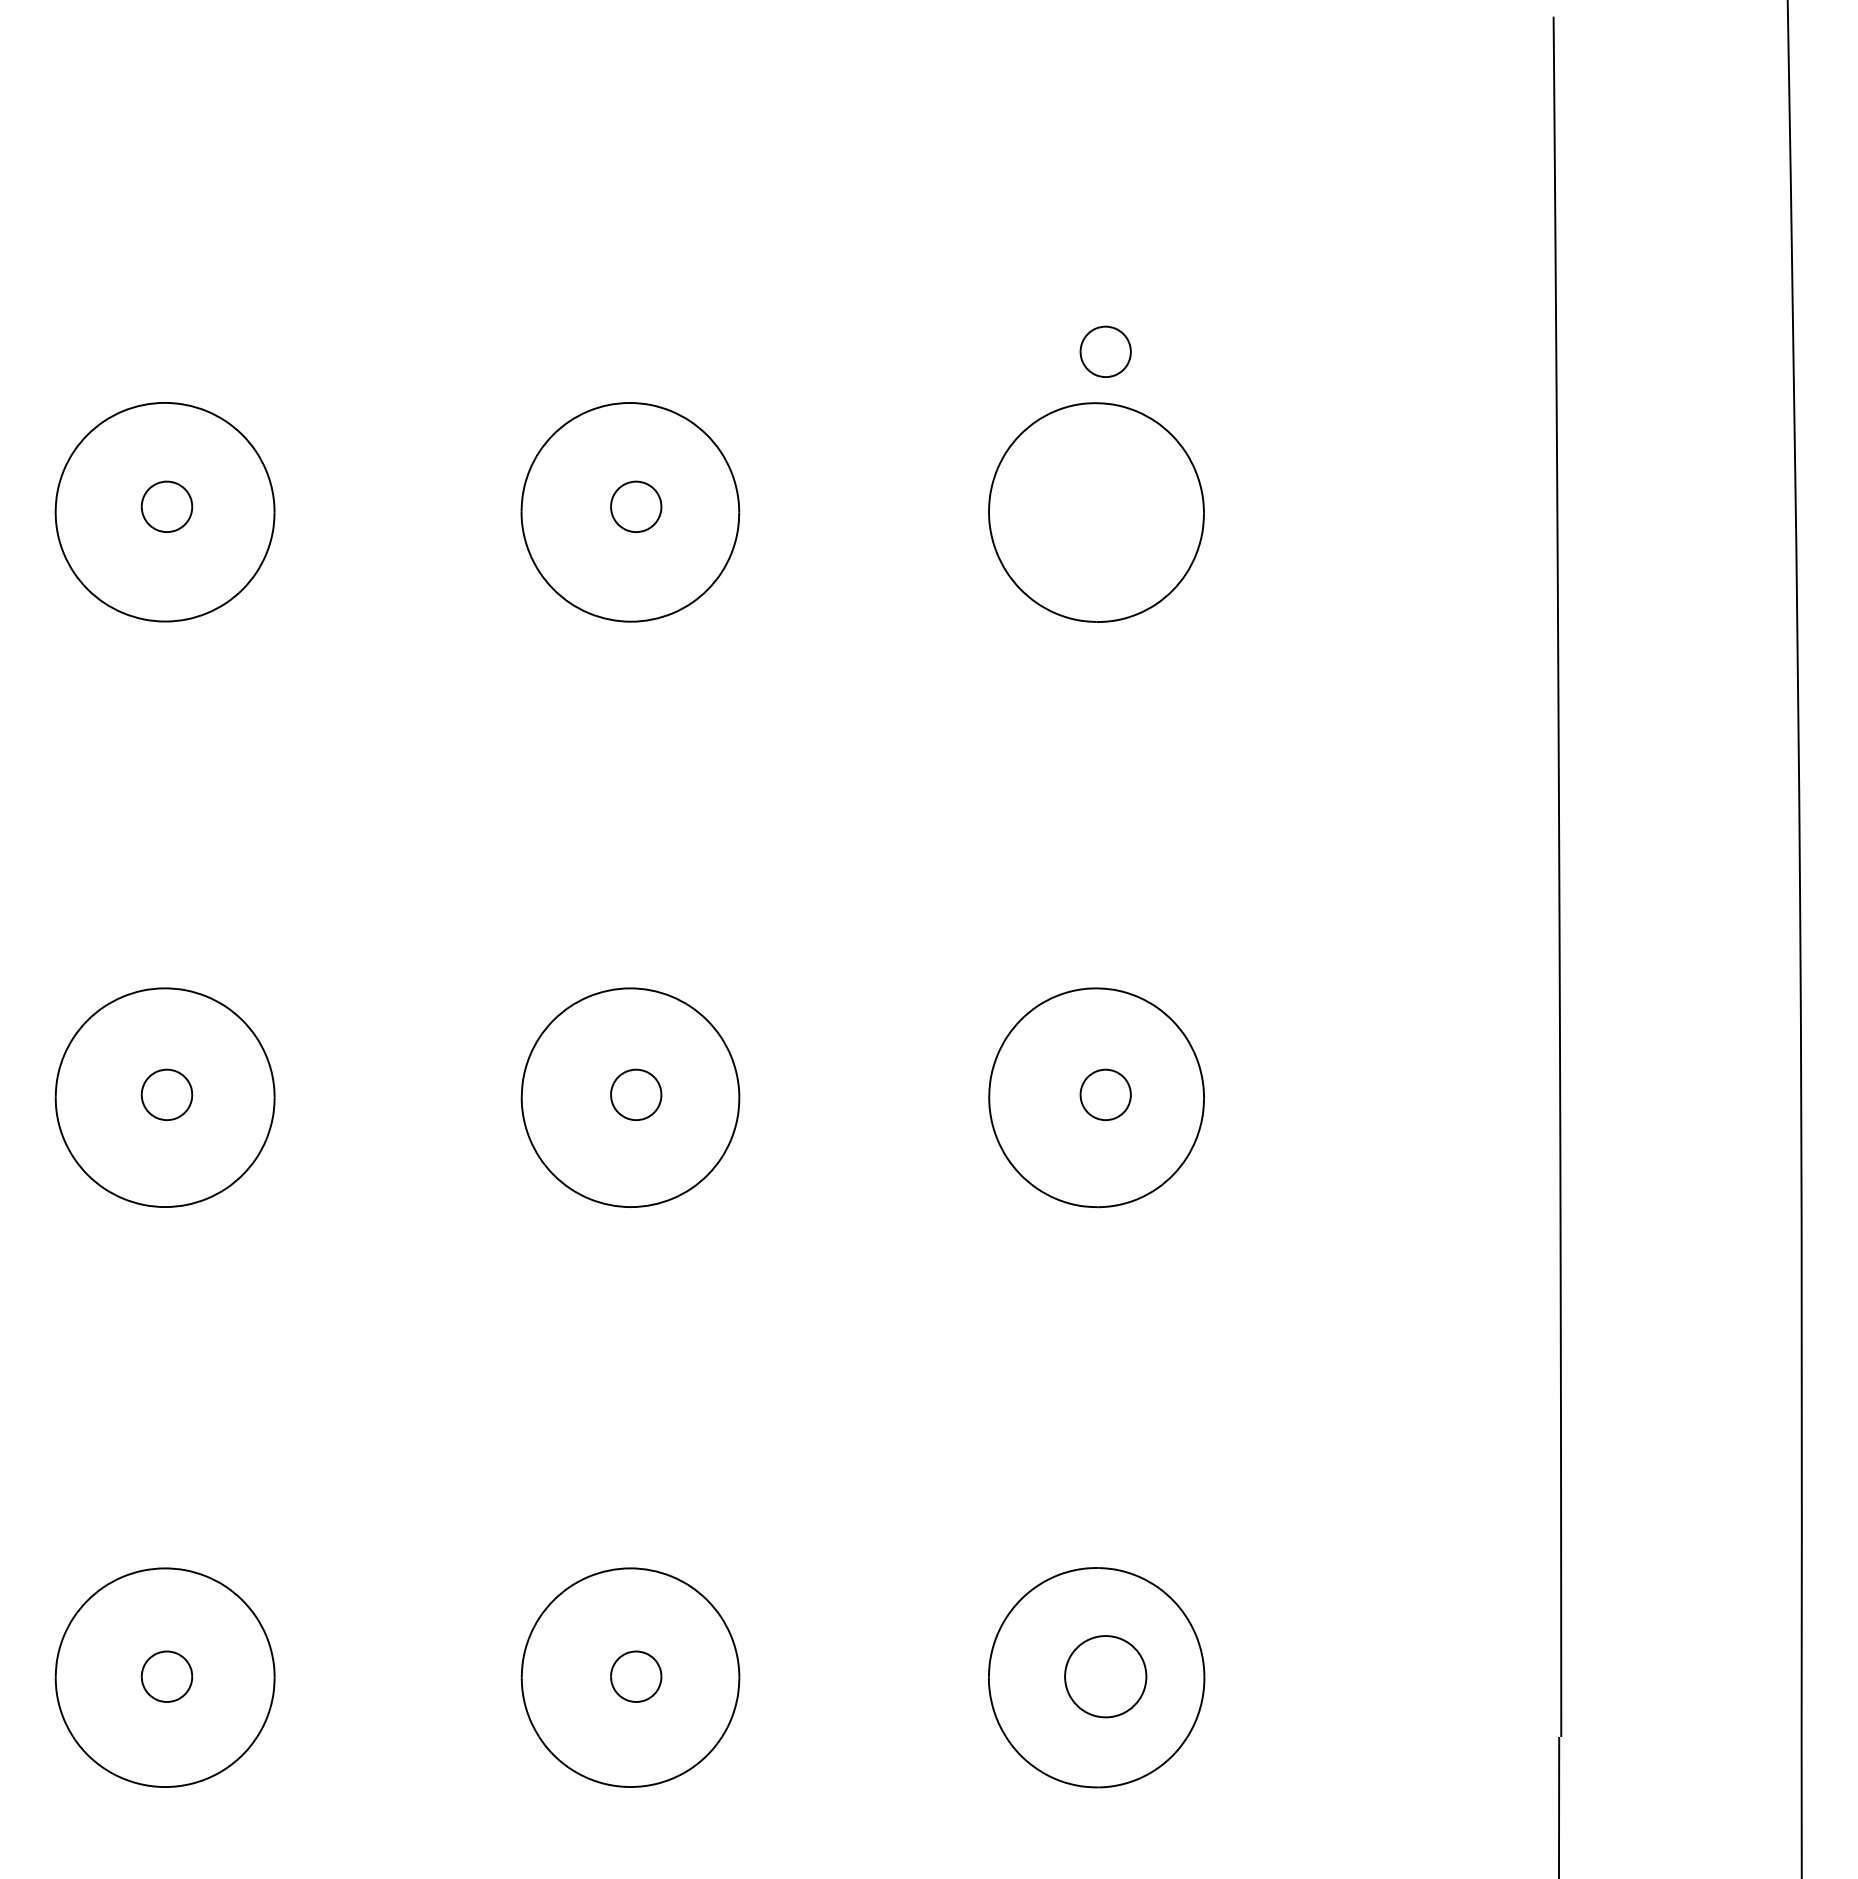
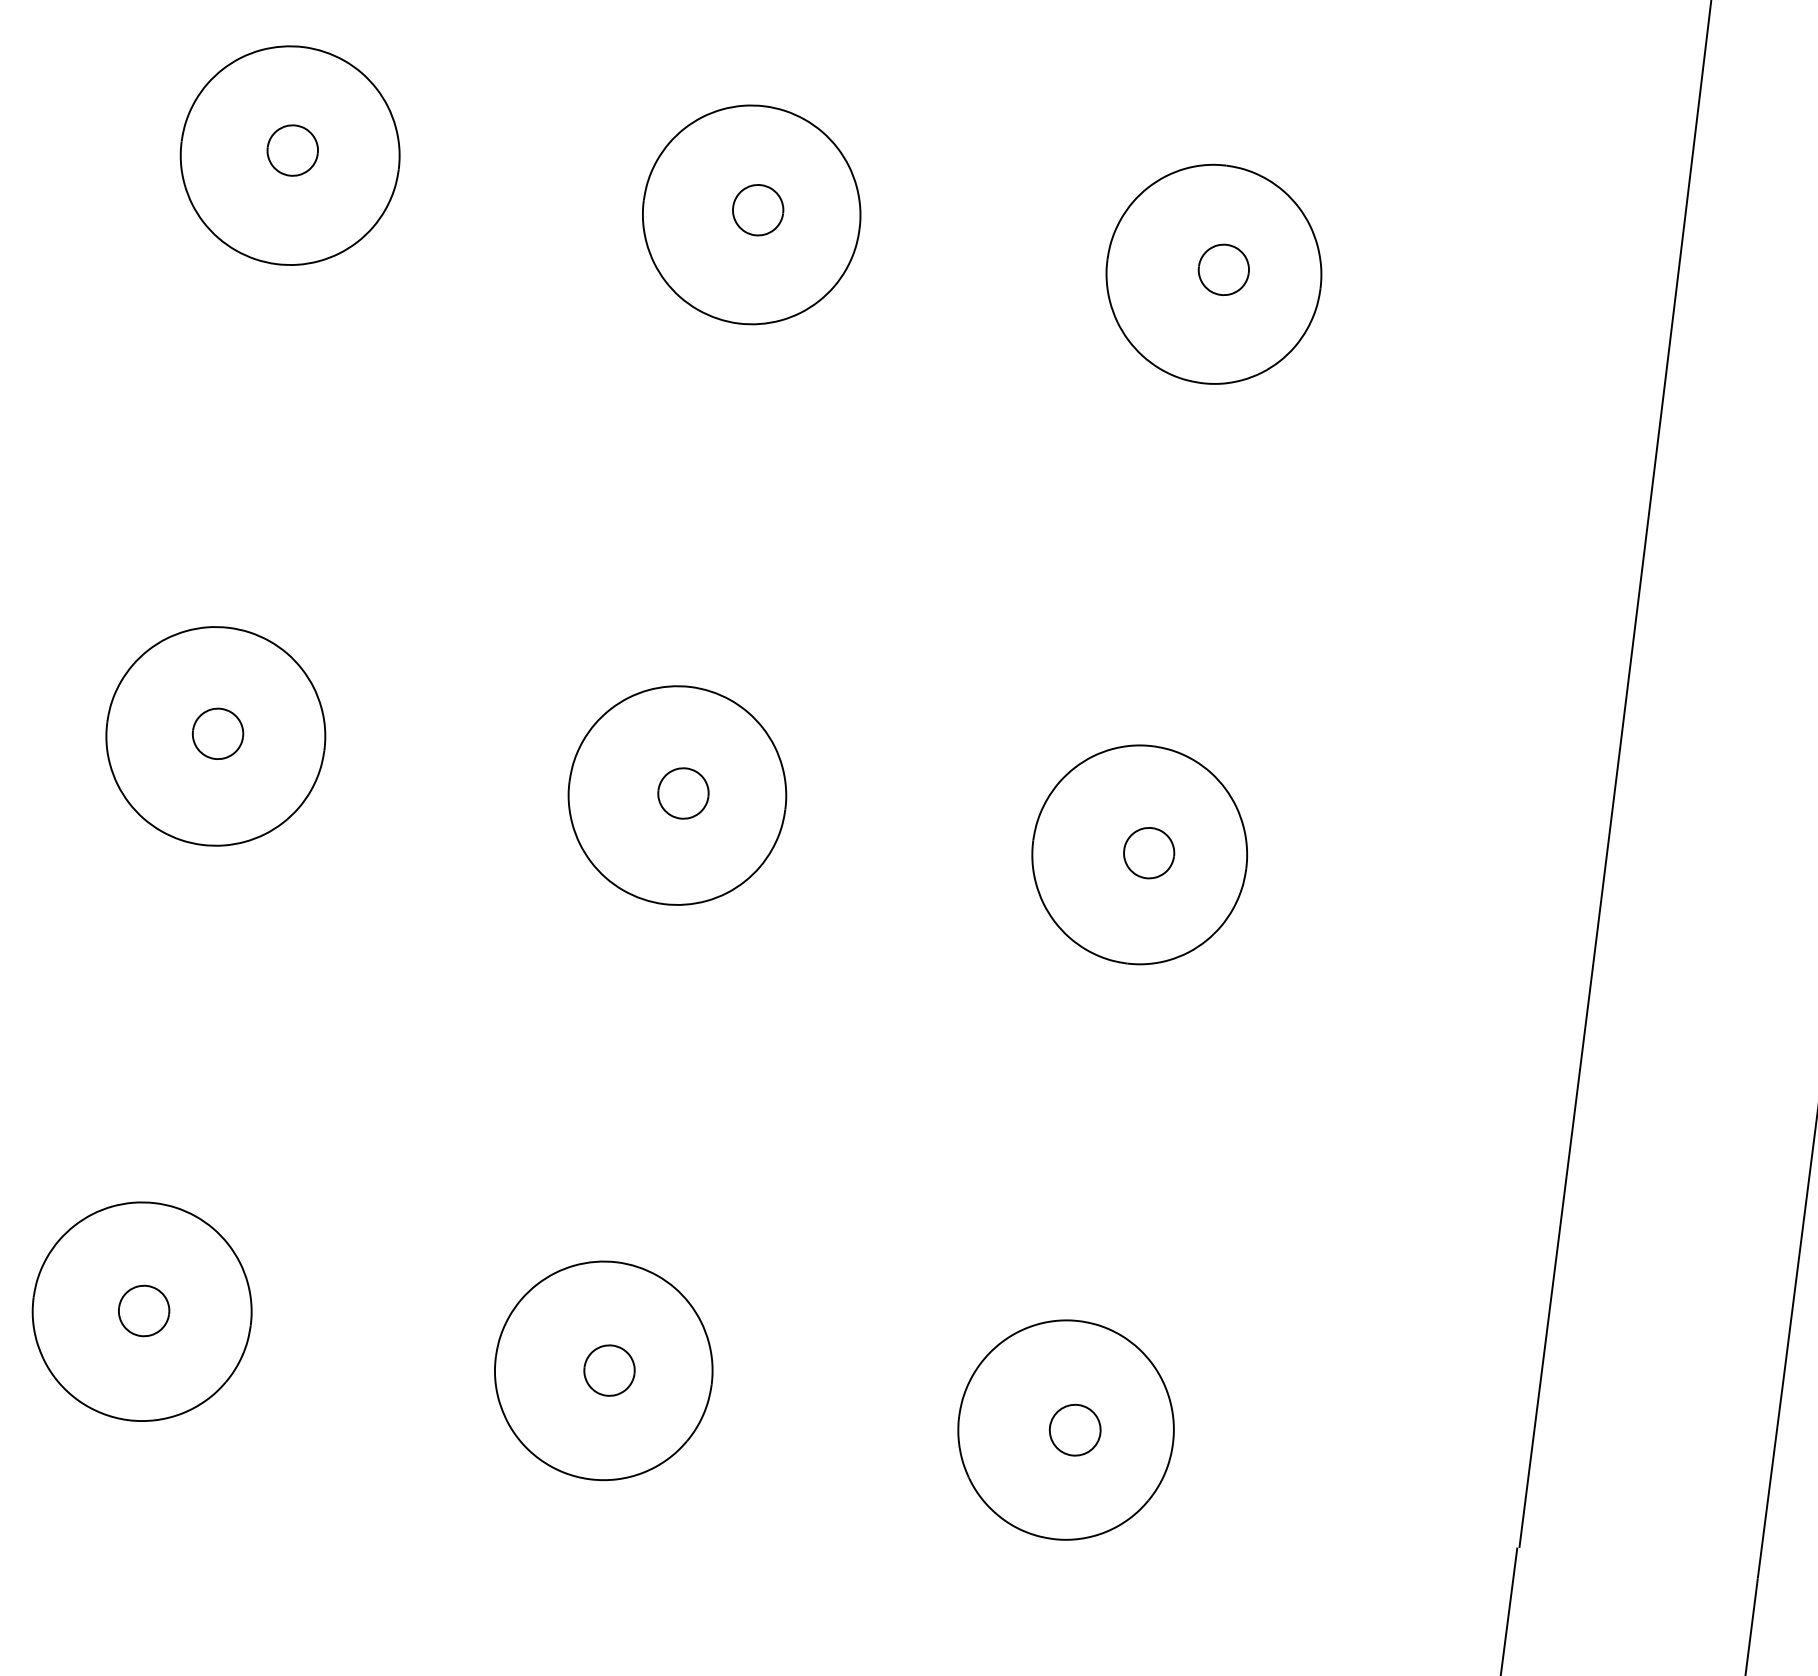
part: (1105, 351) -> (1223, 269), moved
circle: (1105, 1676) -> (1075, 1430), size x0.62

